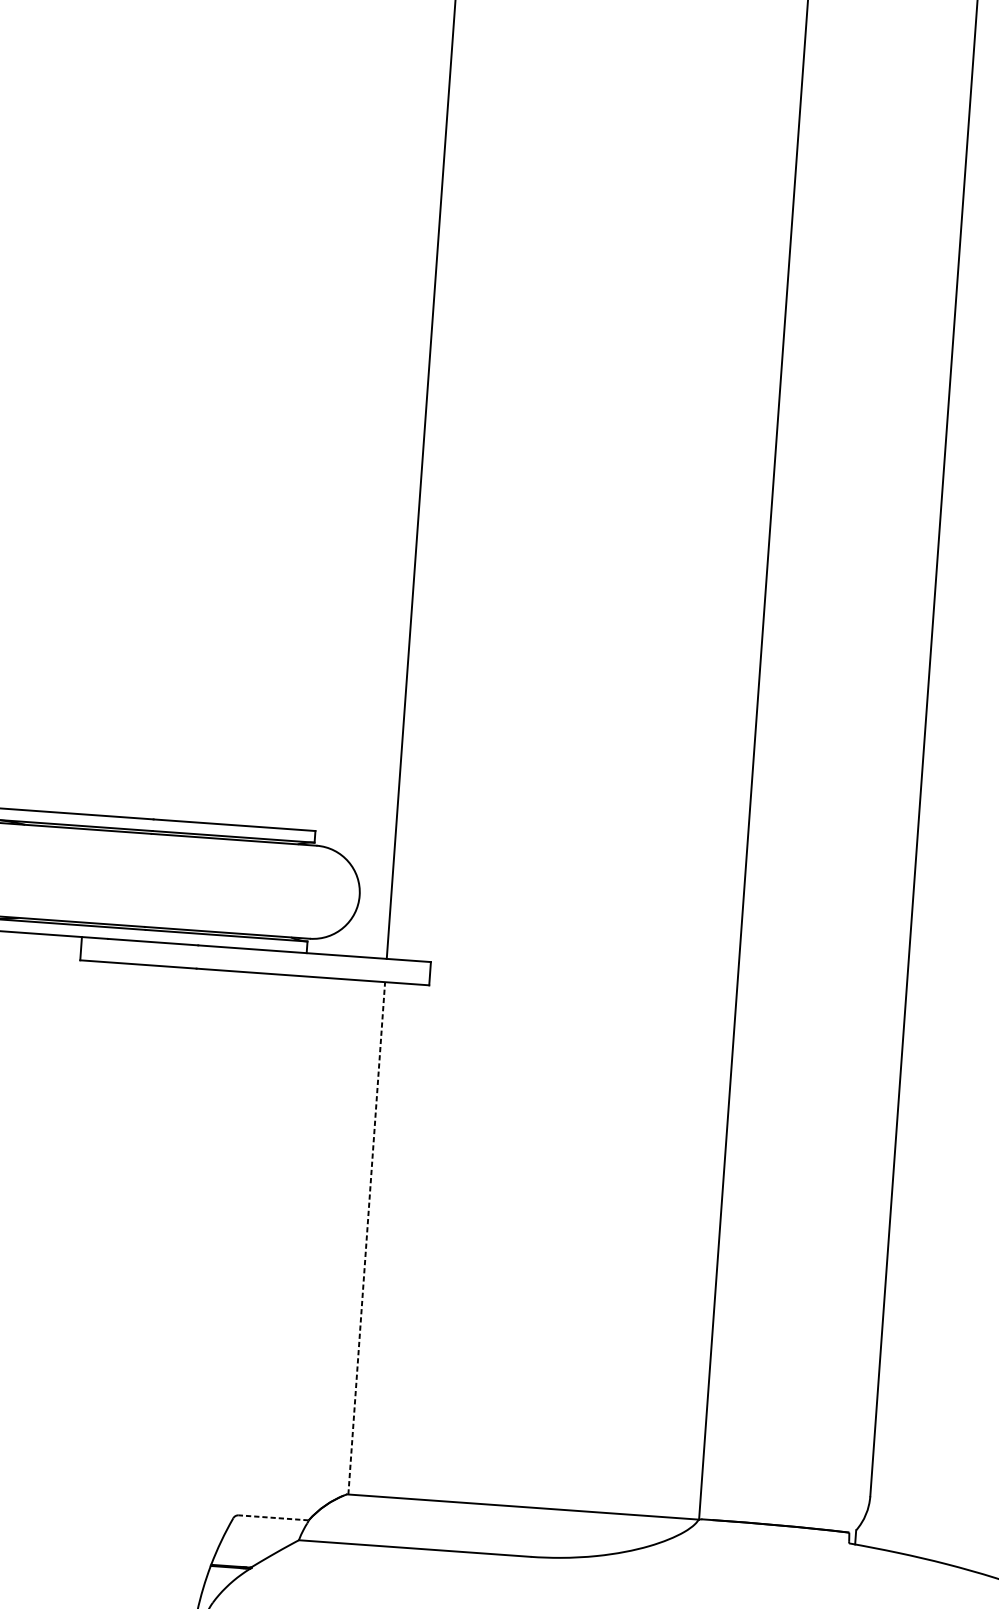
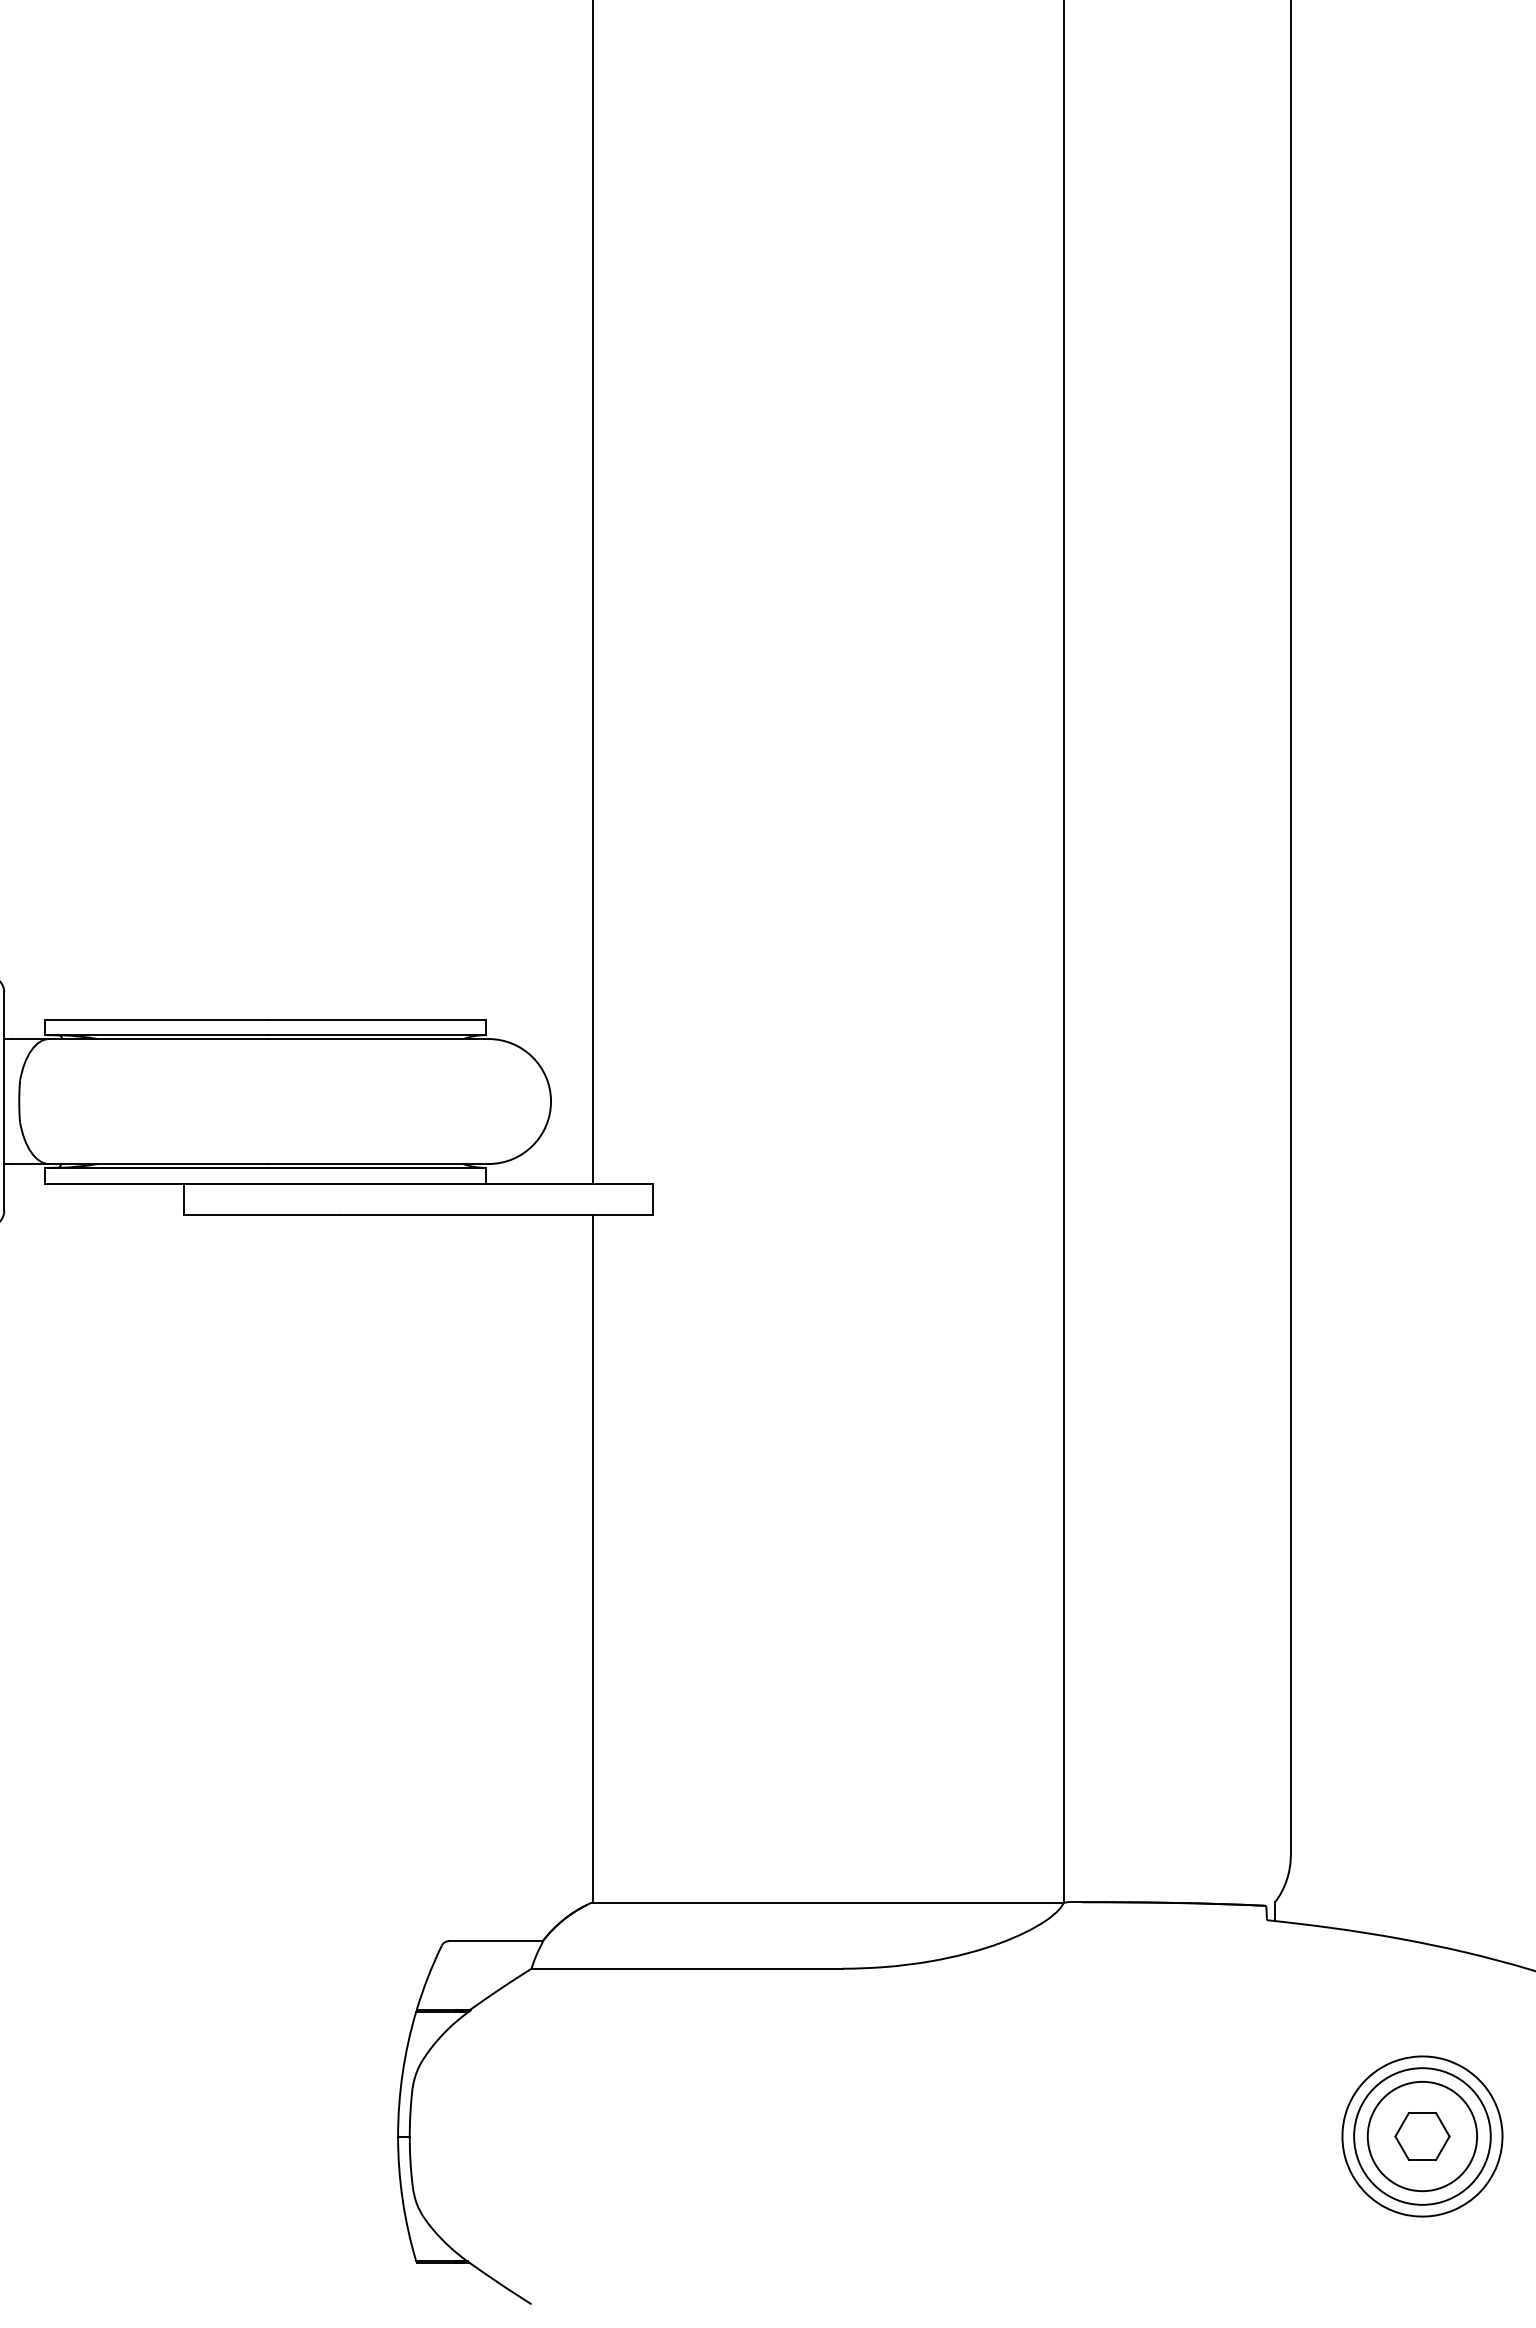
line: (366, 1238) -> (593, 1558), dashed -> solid
line: (273, 1518) -> (495, 1941), dashed -> solid

